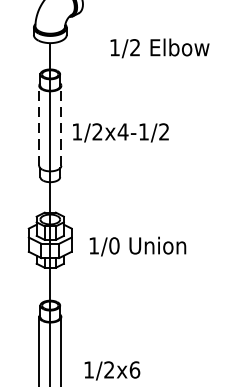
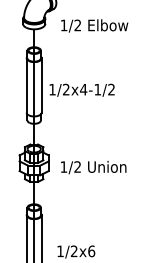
text: (159, 47) -> (94, 25), moved
line: (38, 125) -> (26, 85), dashed -> solid
line: (61, 125) -> (41, 85), dashed -> solid
text: (114, 245) -> (77, 166), 1/0 -> 1/2

